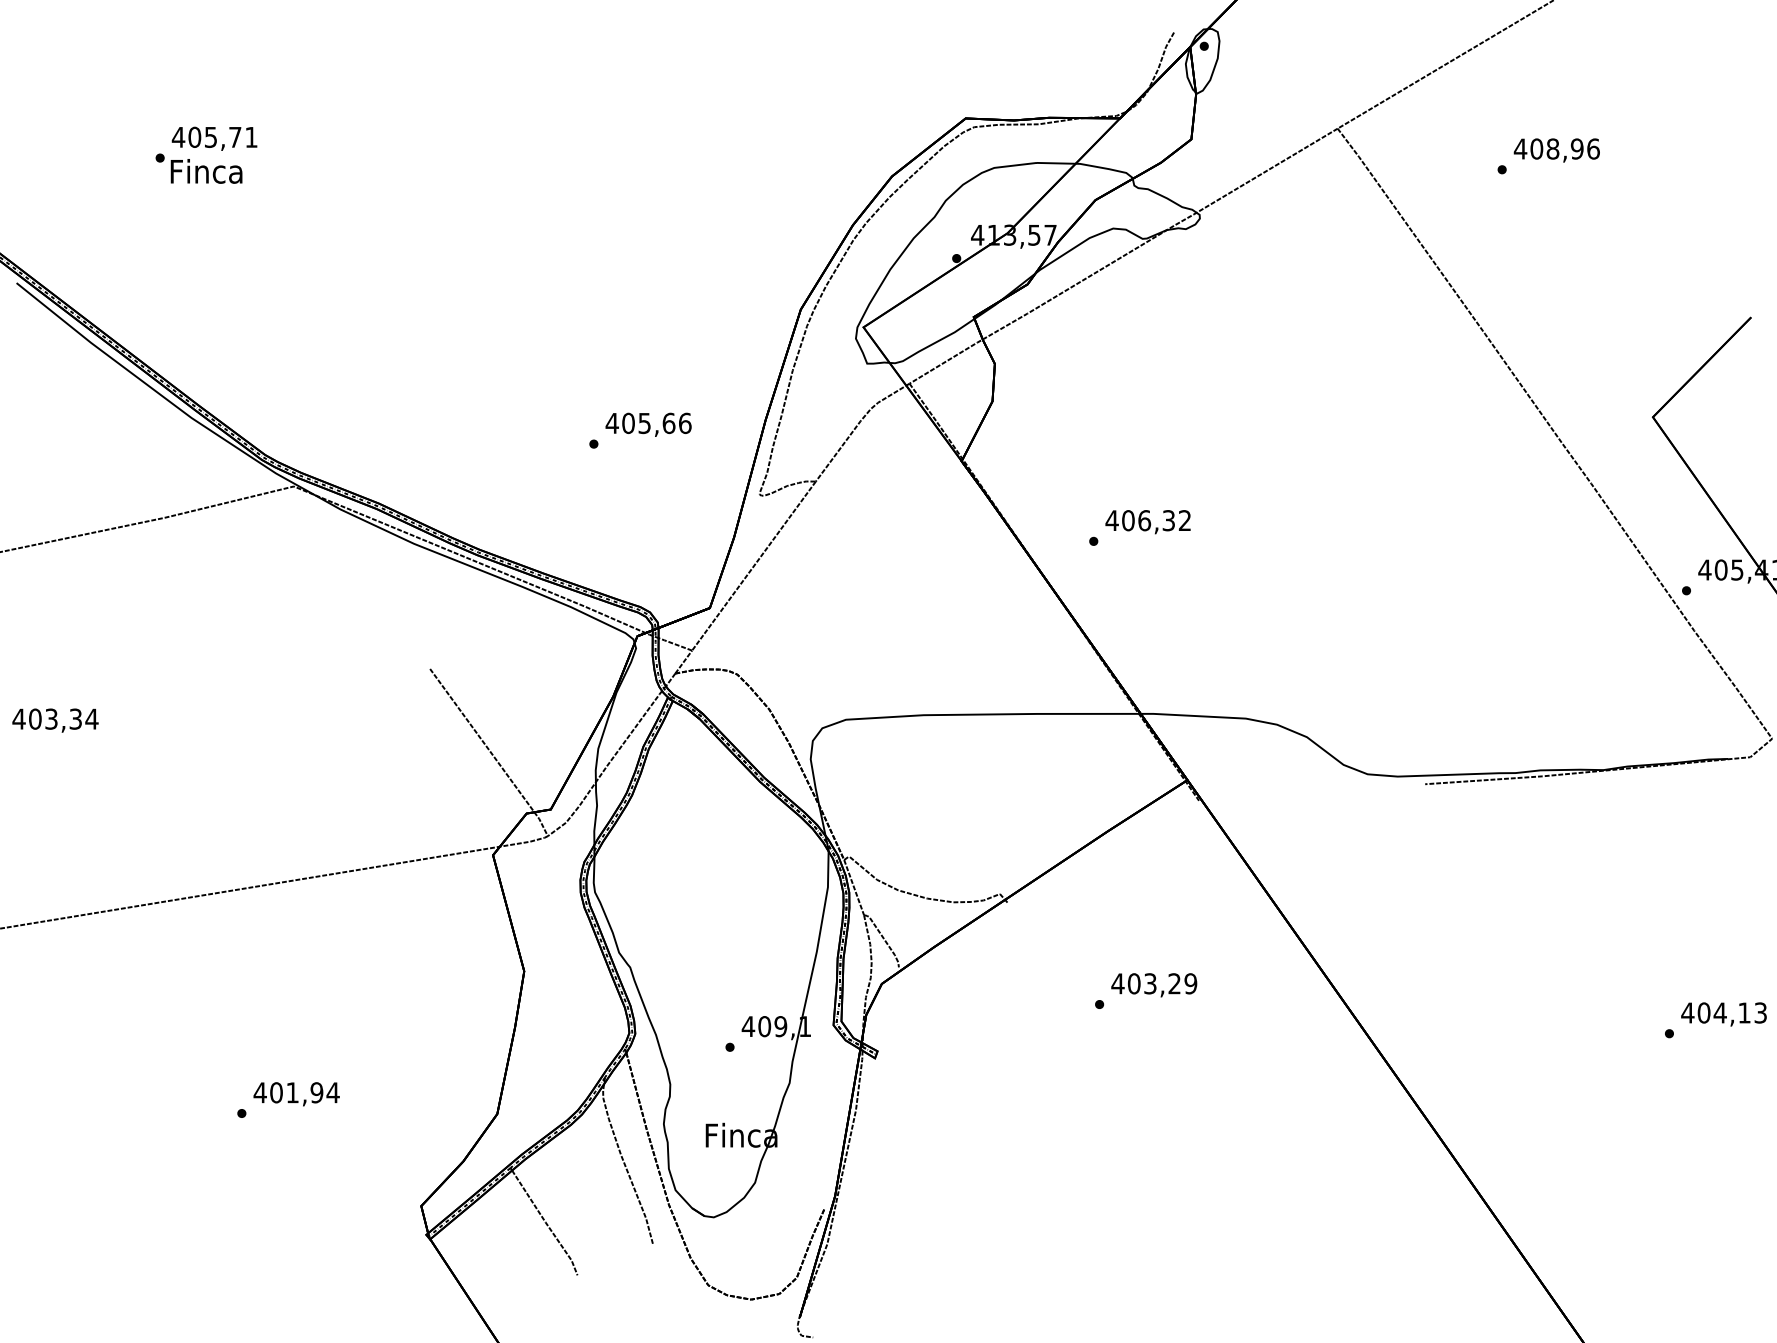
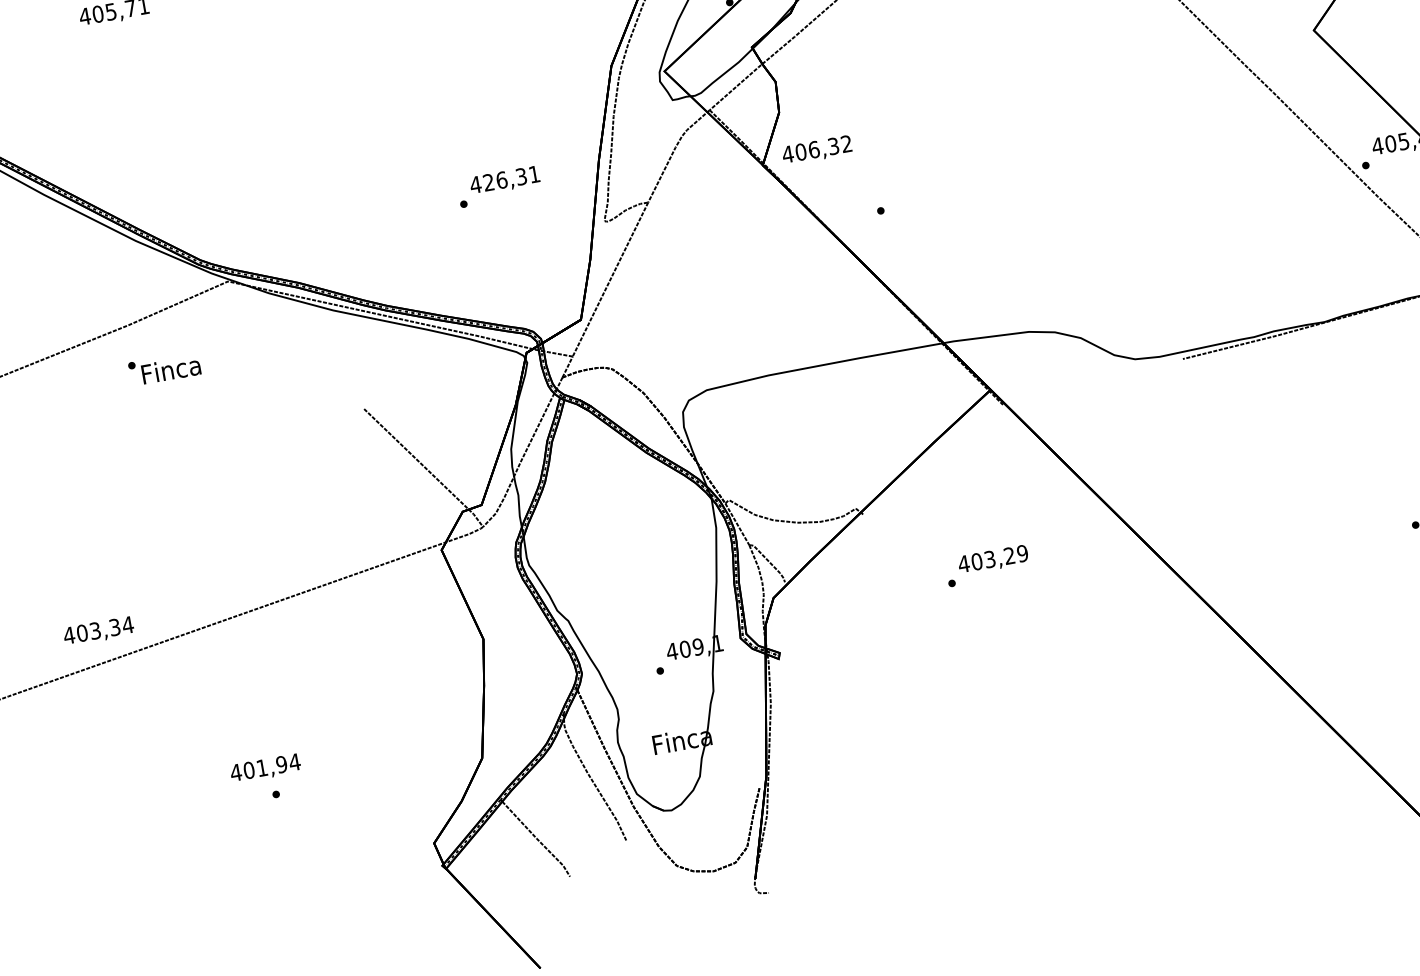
text: (198, 168) -> (164, 368), moved
text: (656, 423) -> (511, 178), 405,66 -> 426,31
text: (1147, 522) -> (816, 150), moved
text: (55, 720) -> (98, 631), moved
text: (296, 1094) -> (265, 768), moved

